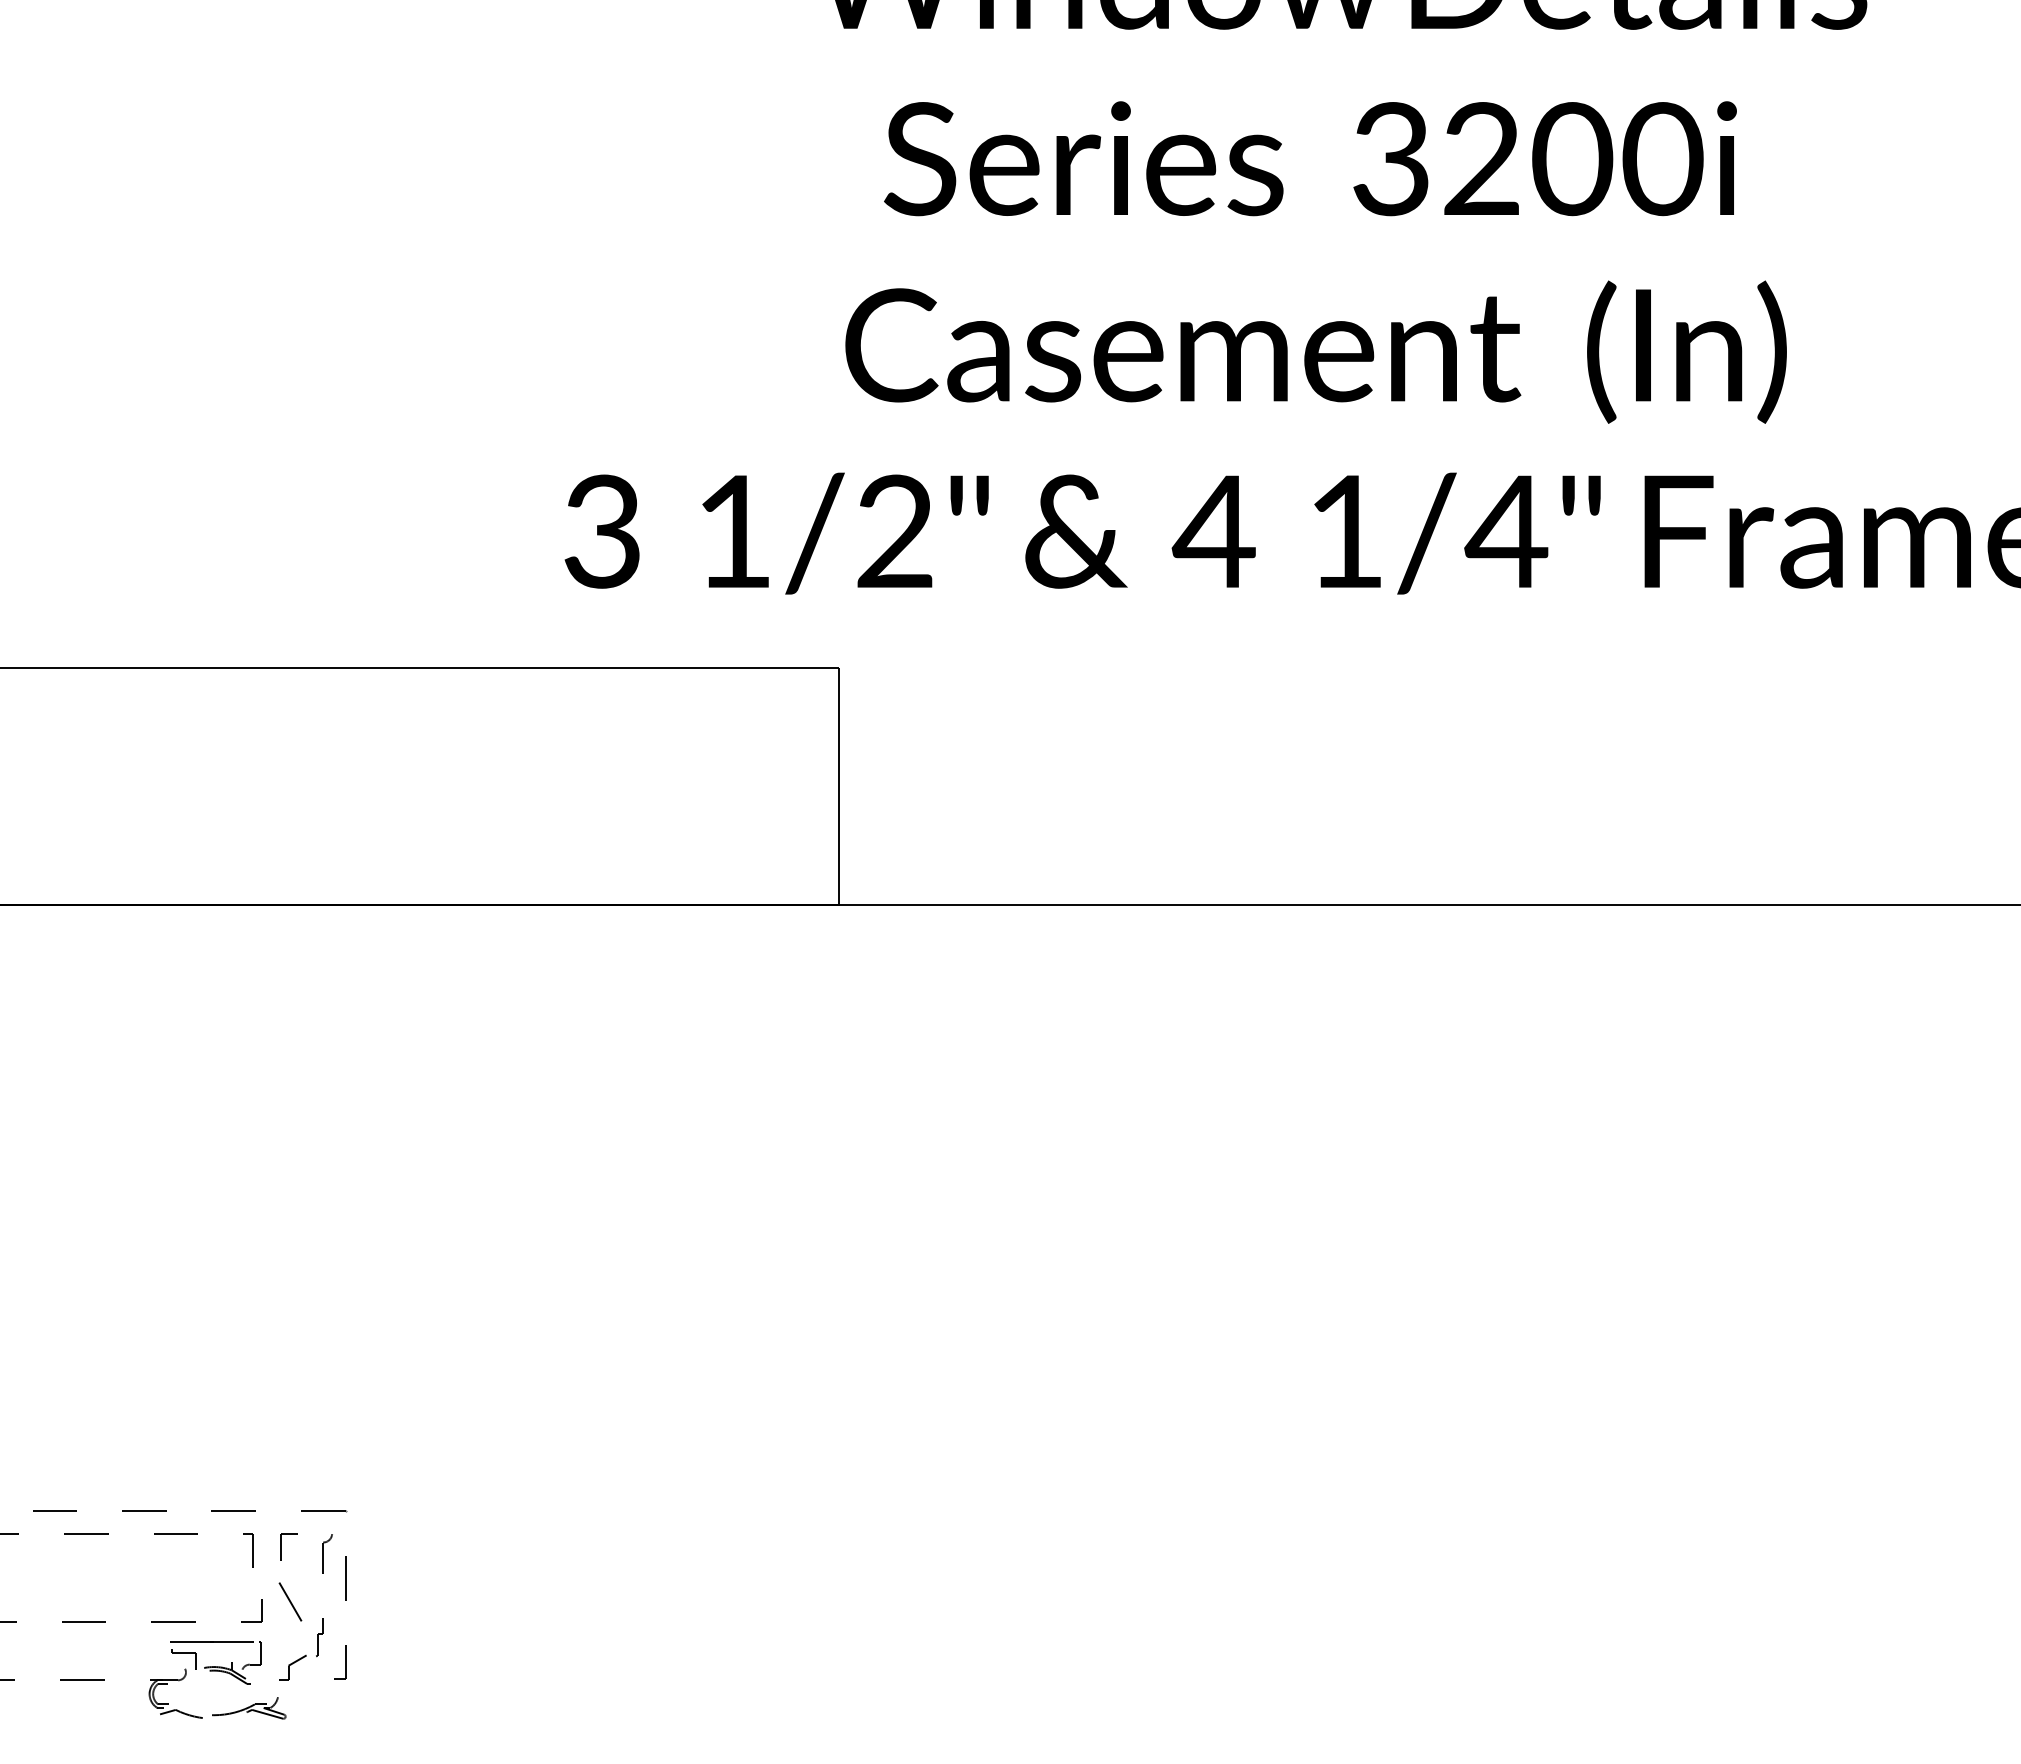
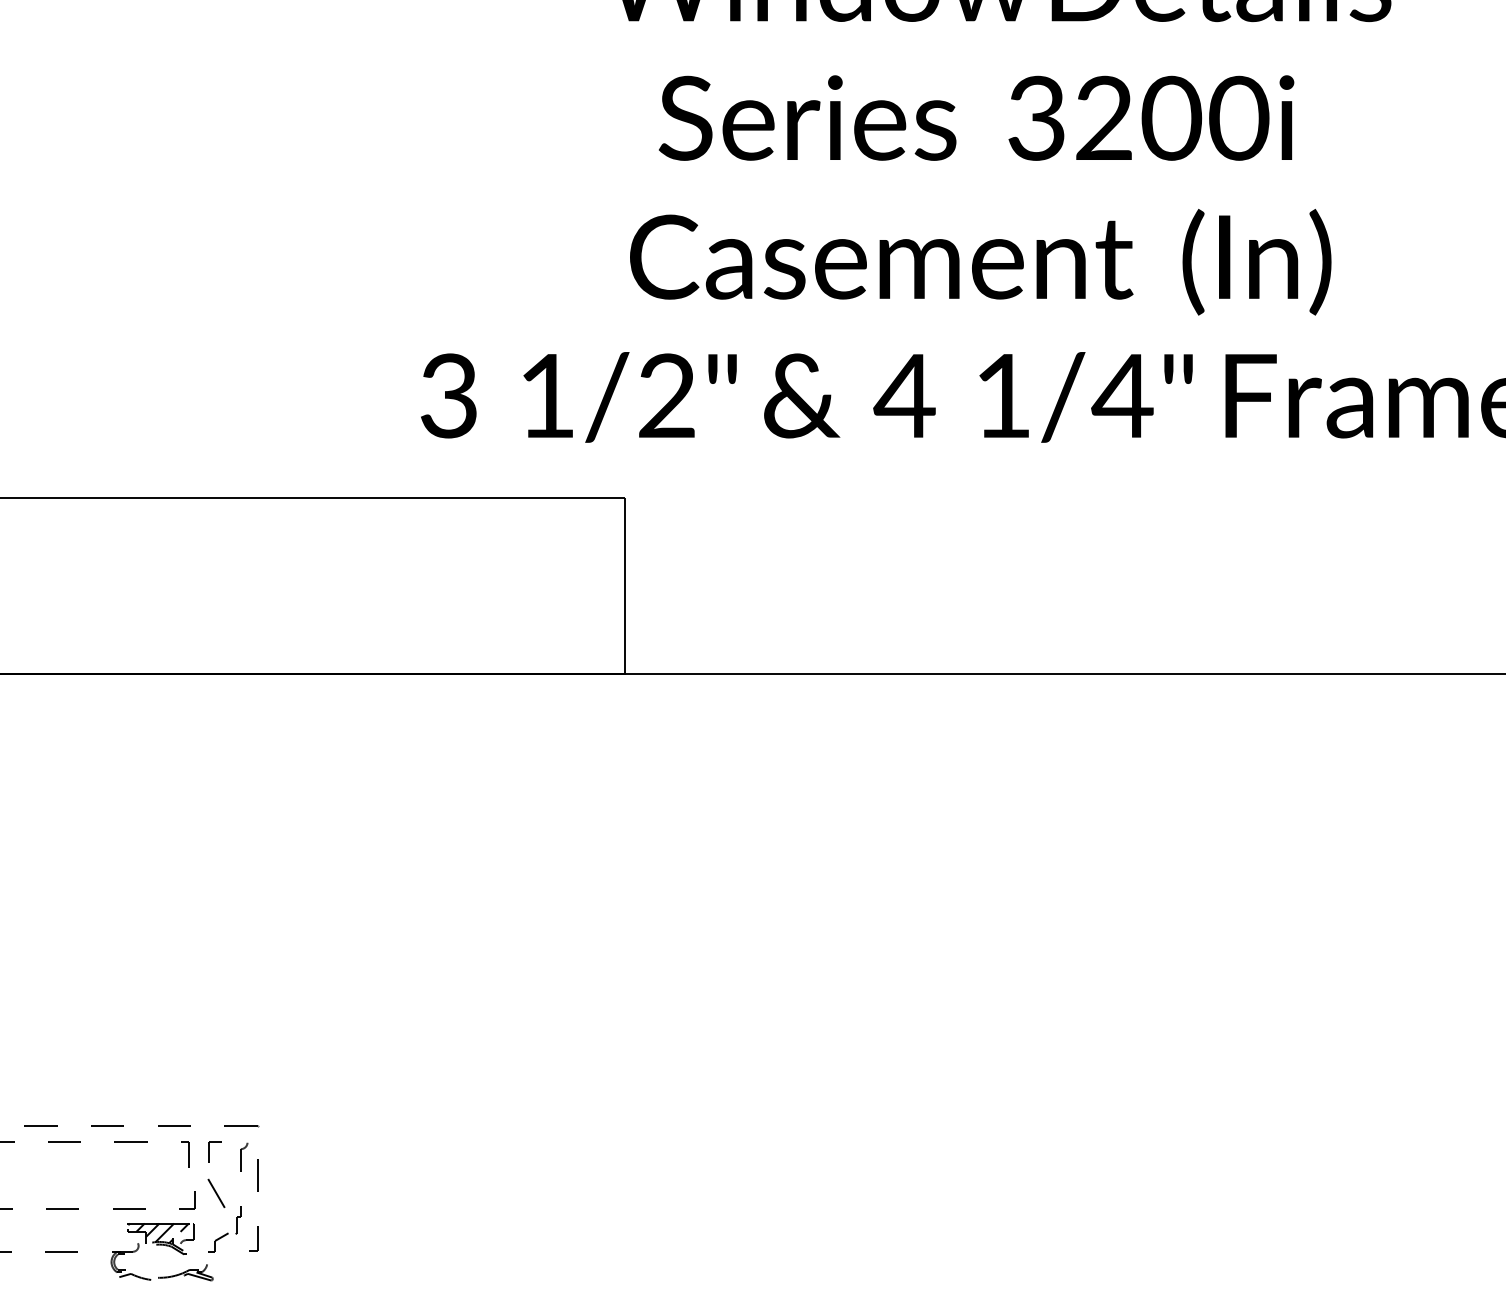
hatch: (212, 1655) -> (158, 1233), added

